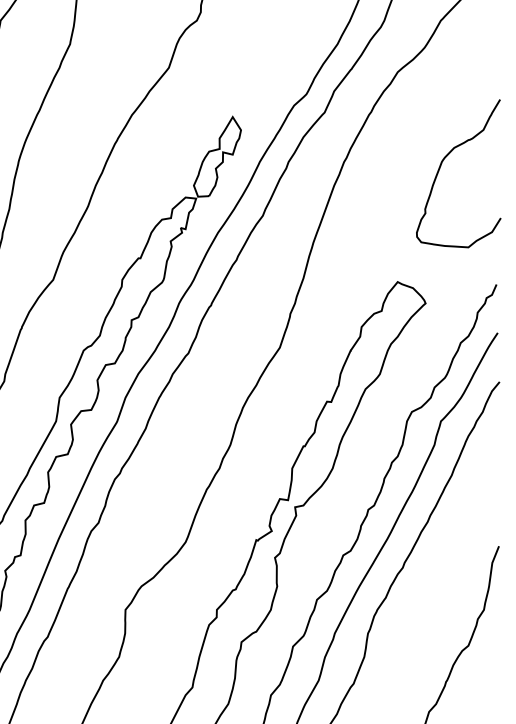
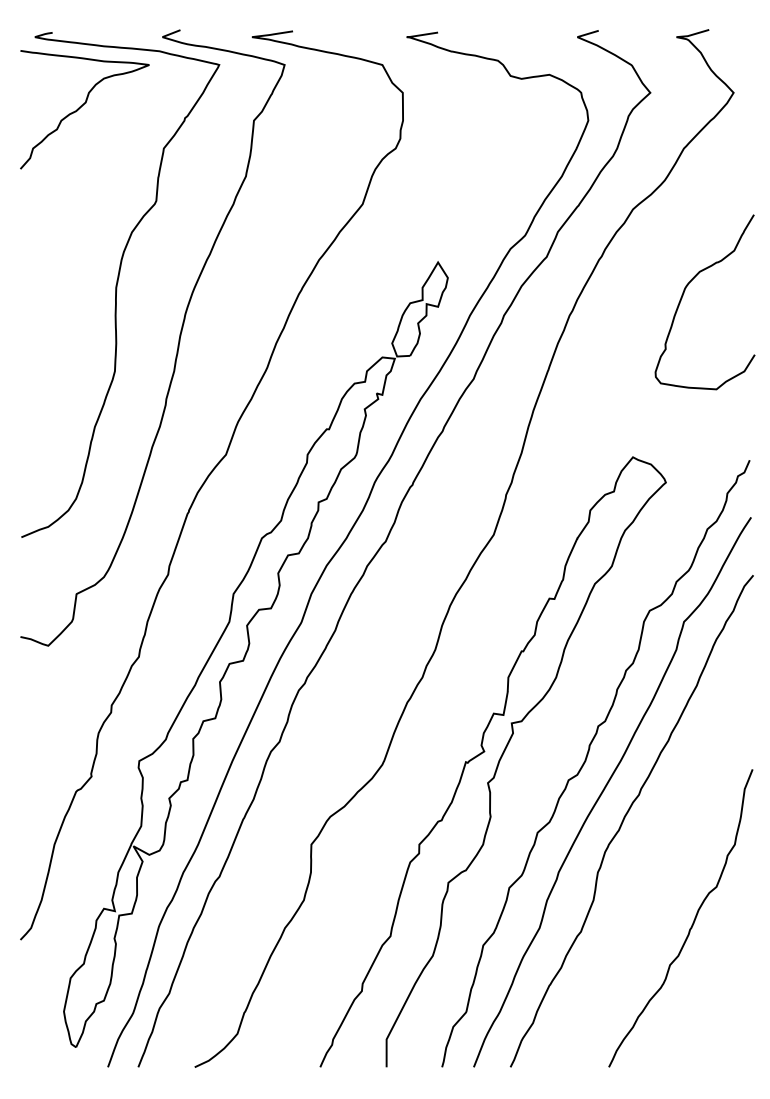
curve: (440, 168) -> (683, 296), moved

